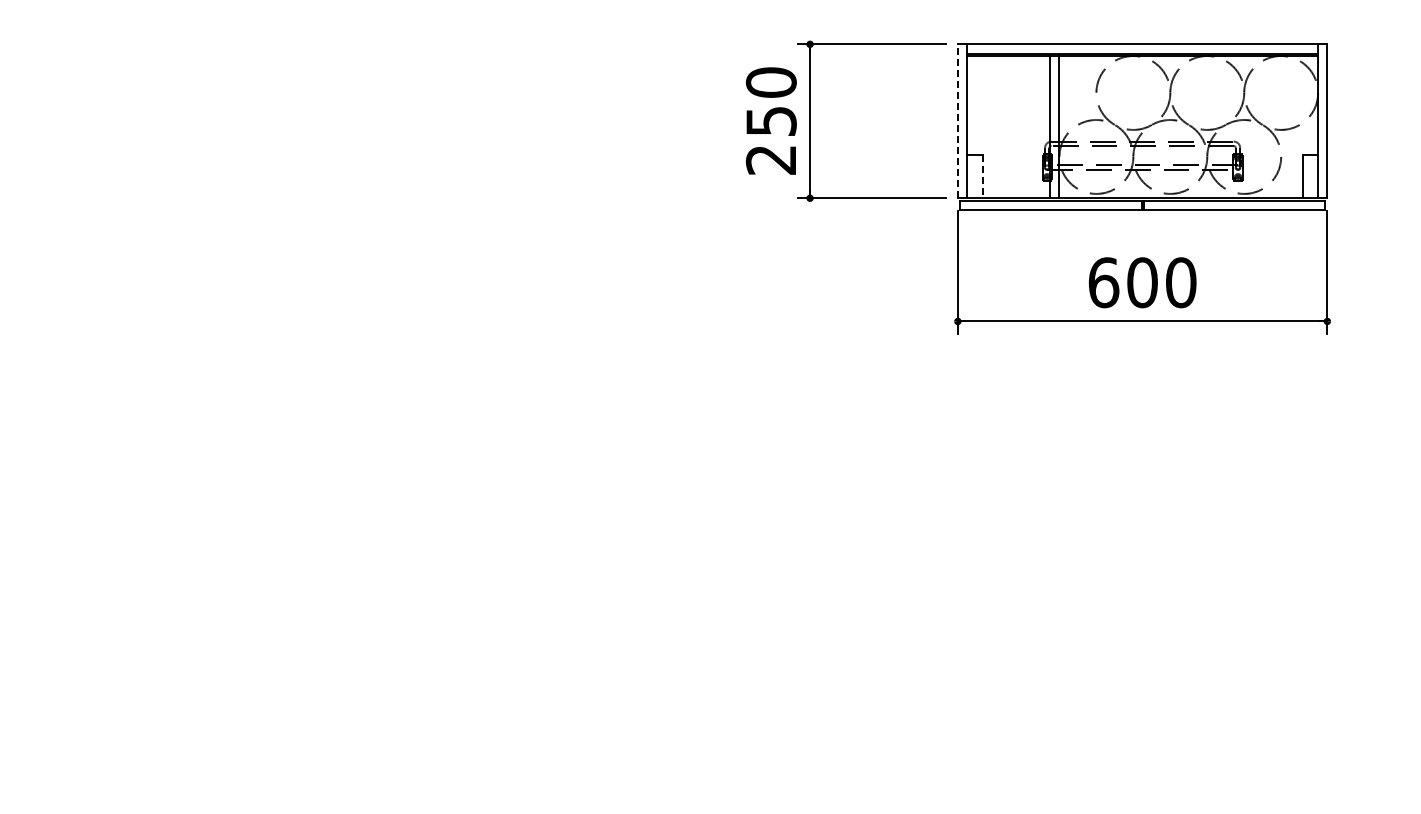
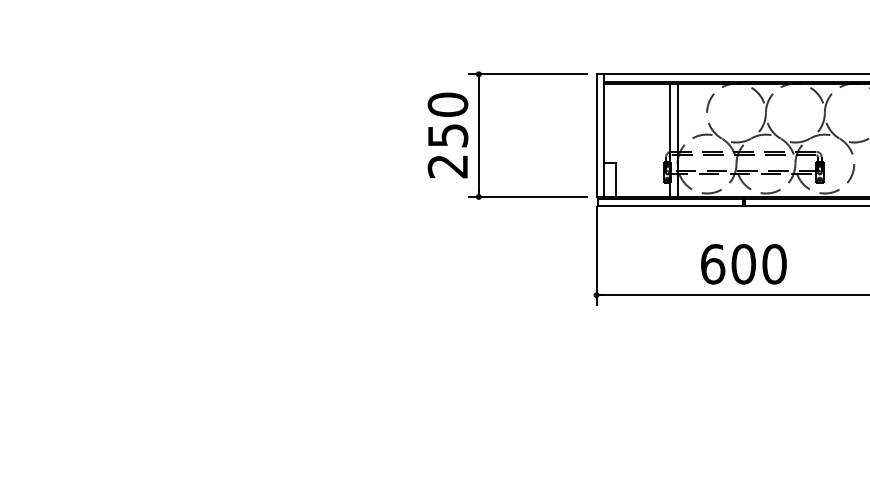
line: (957, 121) -> (596, 135), dashed -> solid
line: (982, 176) -> (616, 179), dashed -> solid

